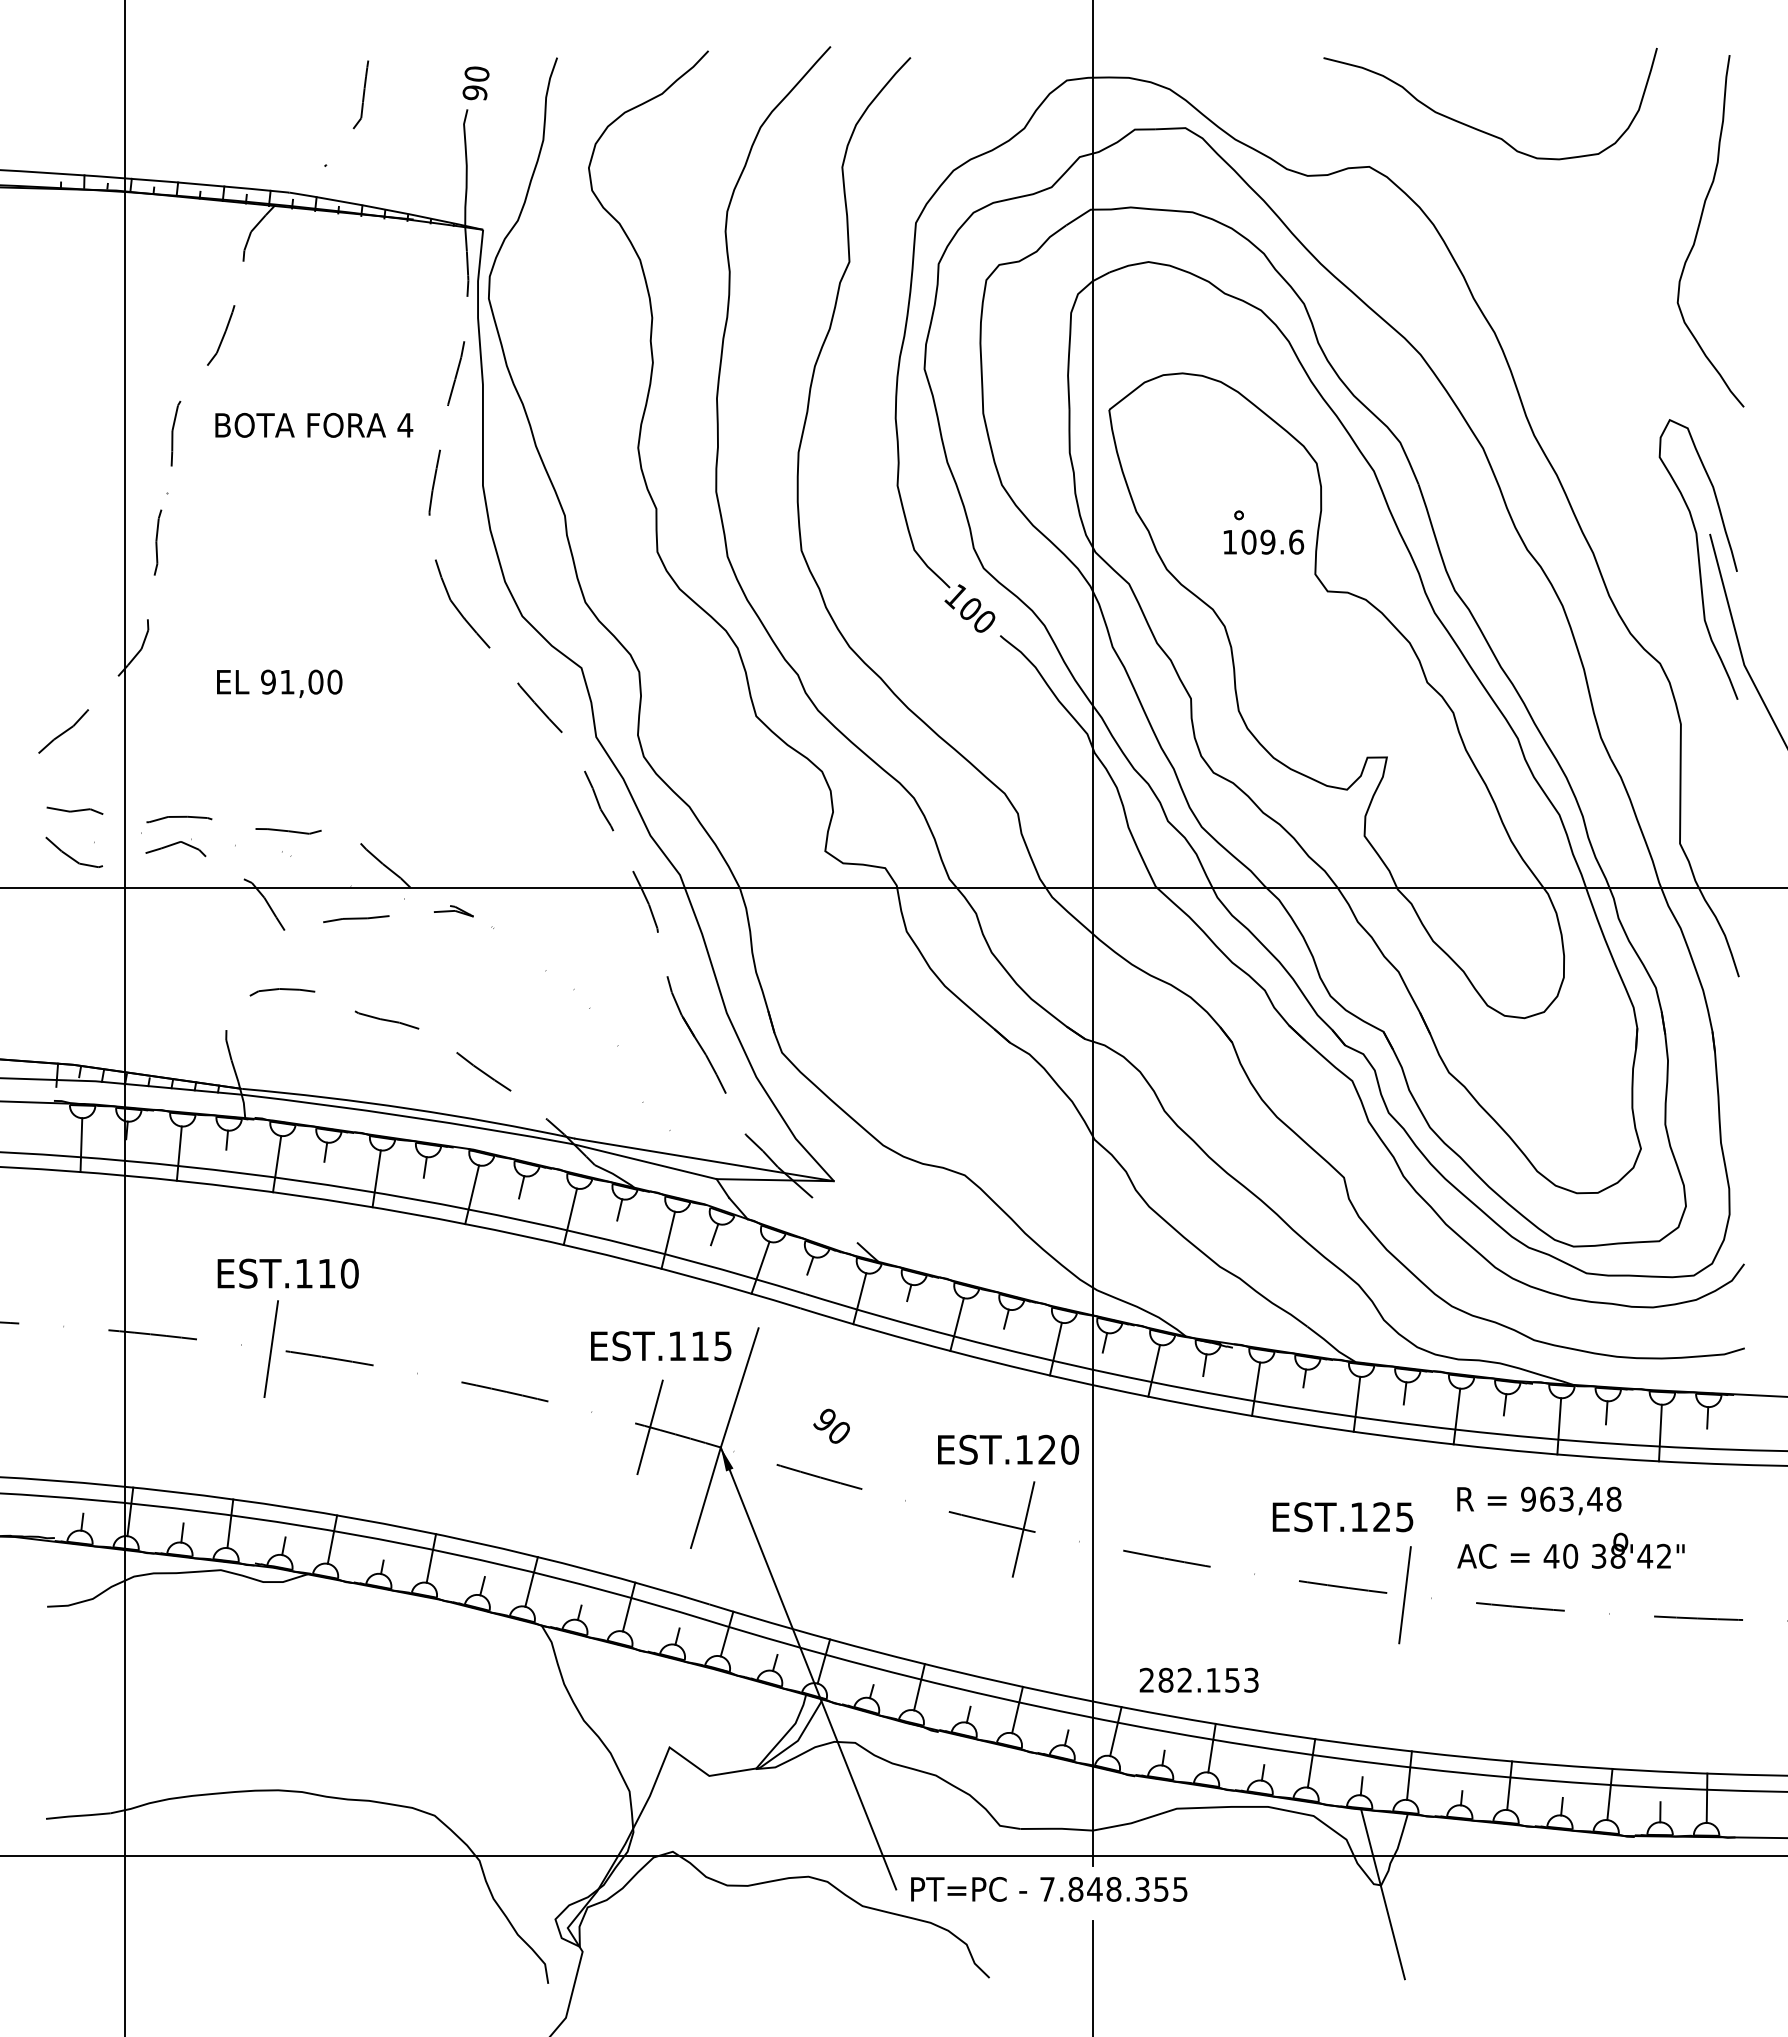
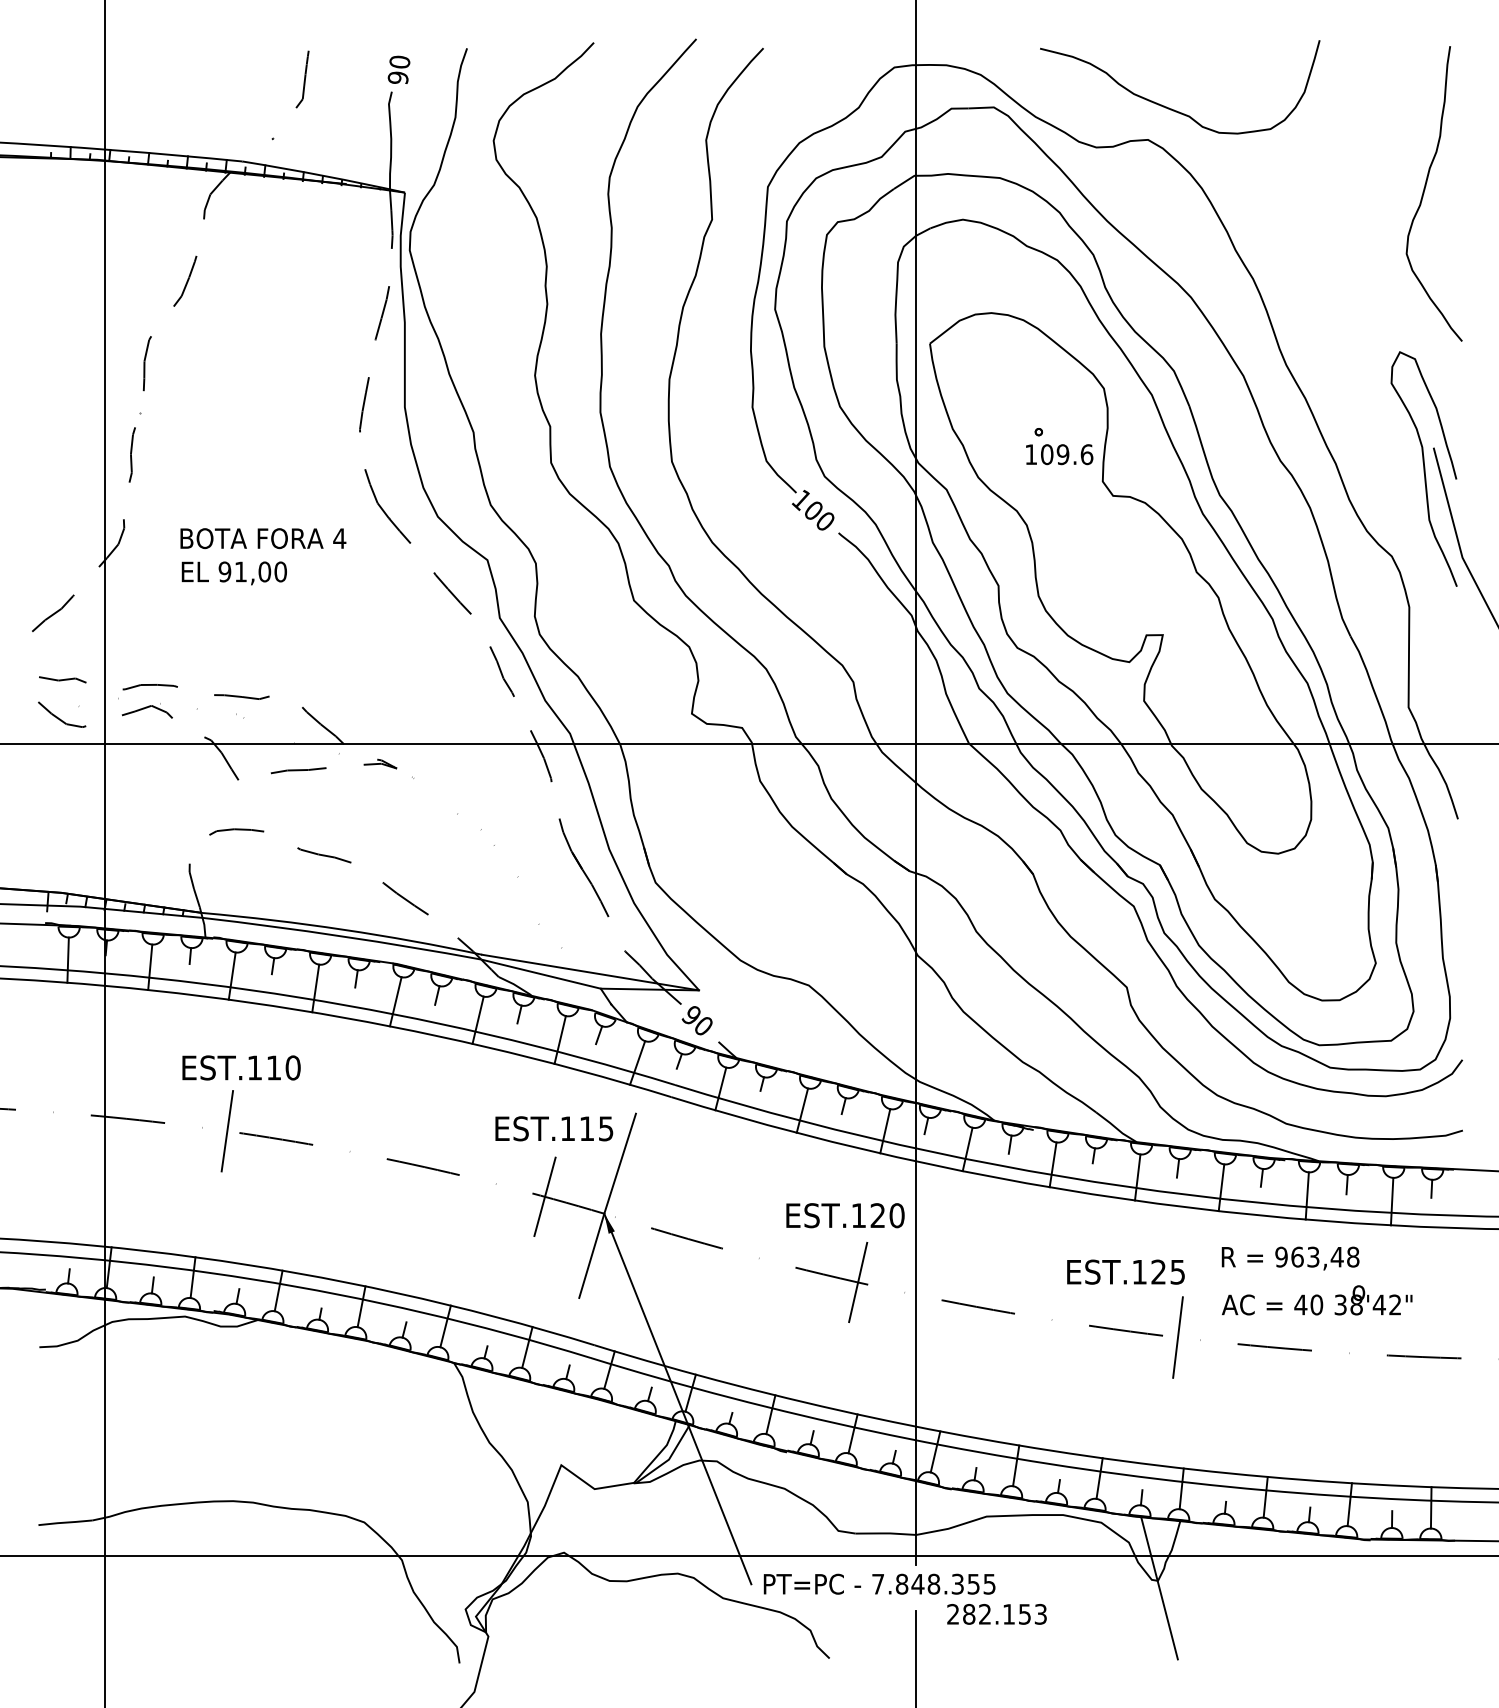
curve: (1480, 129) -> (1171, 108), moved
text: (314, 425) -> (263, 538), moved
text: (831, 1425) -> (697, 1020), moved
text: (1198, 1679) -> (996, 1613), moved

